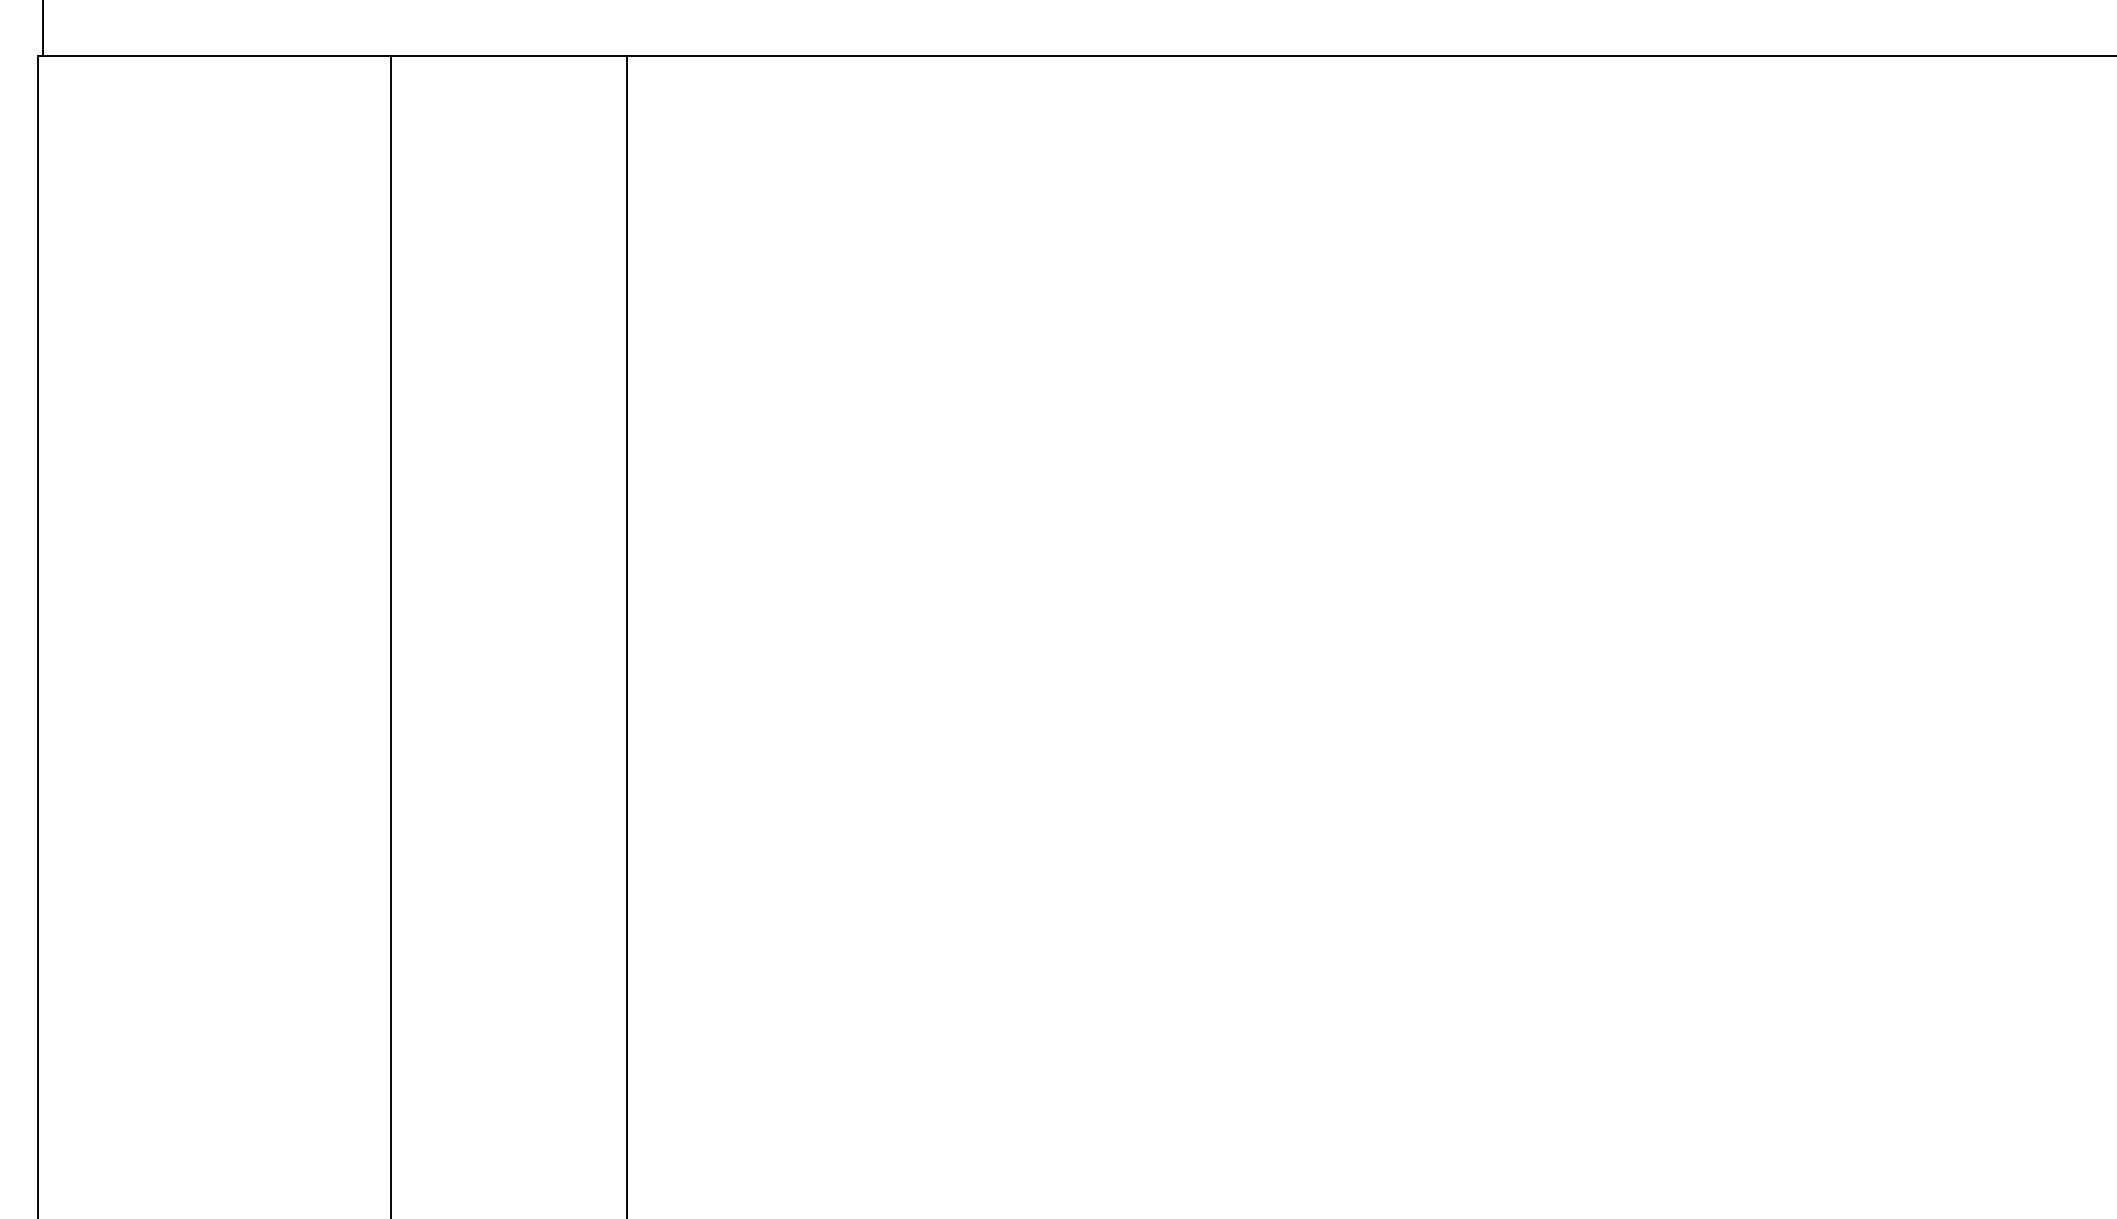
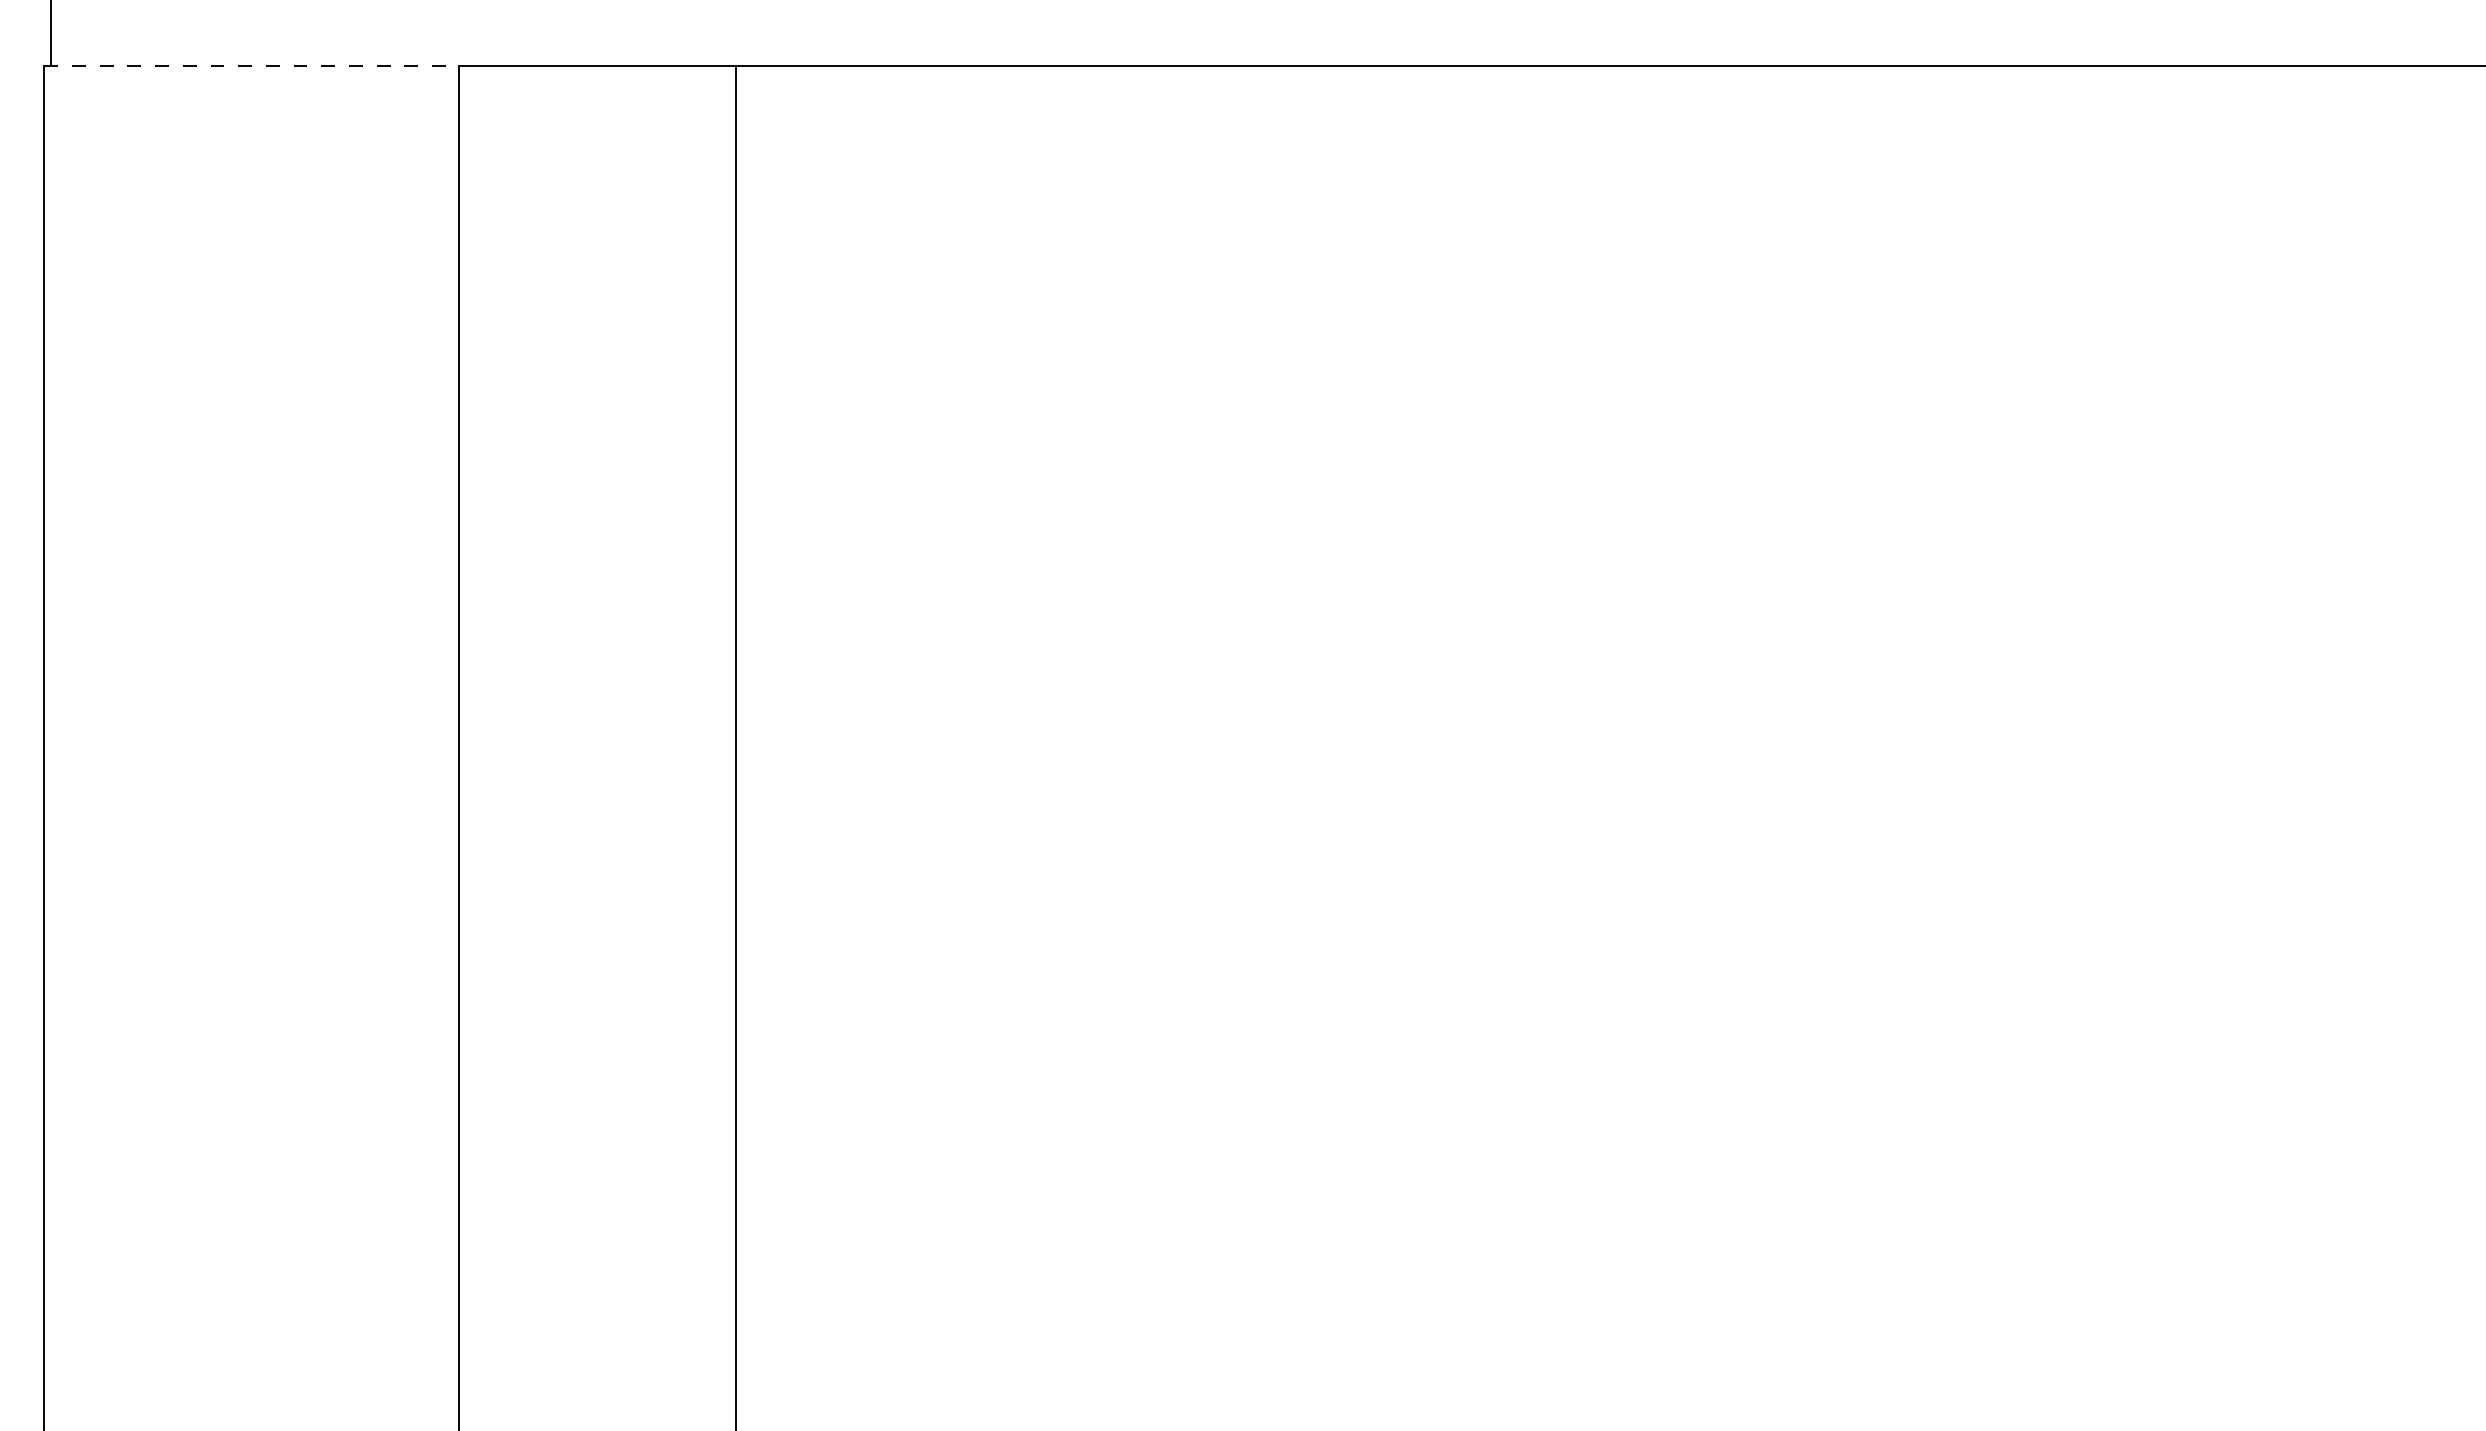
line: (214, 55) -> (252, 65), solid -> dashed

